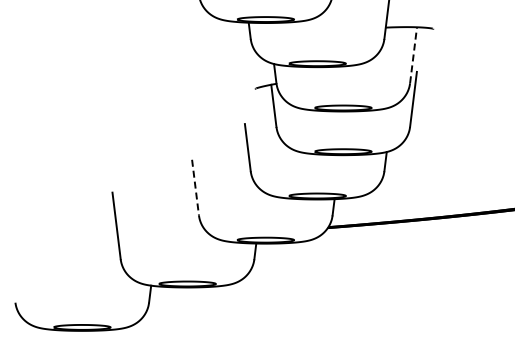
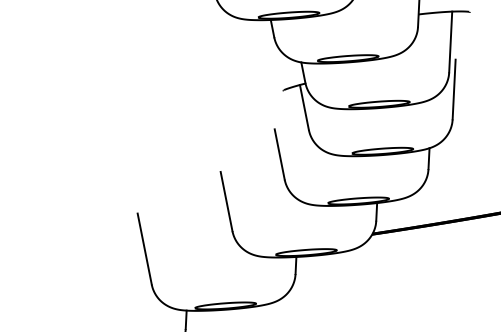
line: (413, 54) -> (450, 41), dashed -> solid
line: (195, 188) -> (226, 202), dashed -> solid

